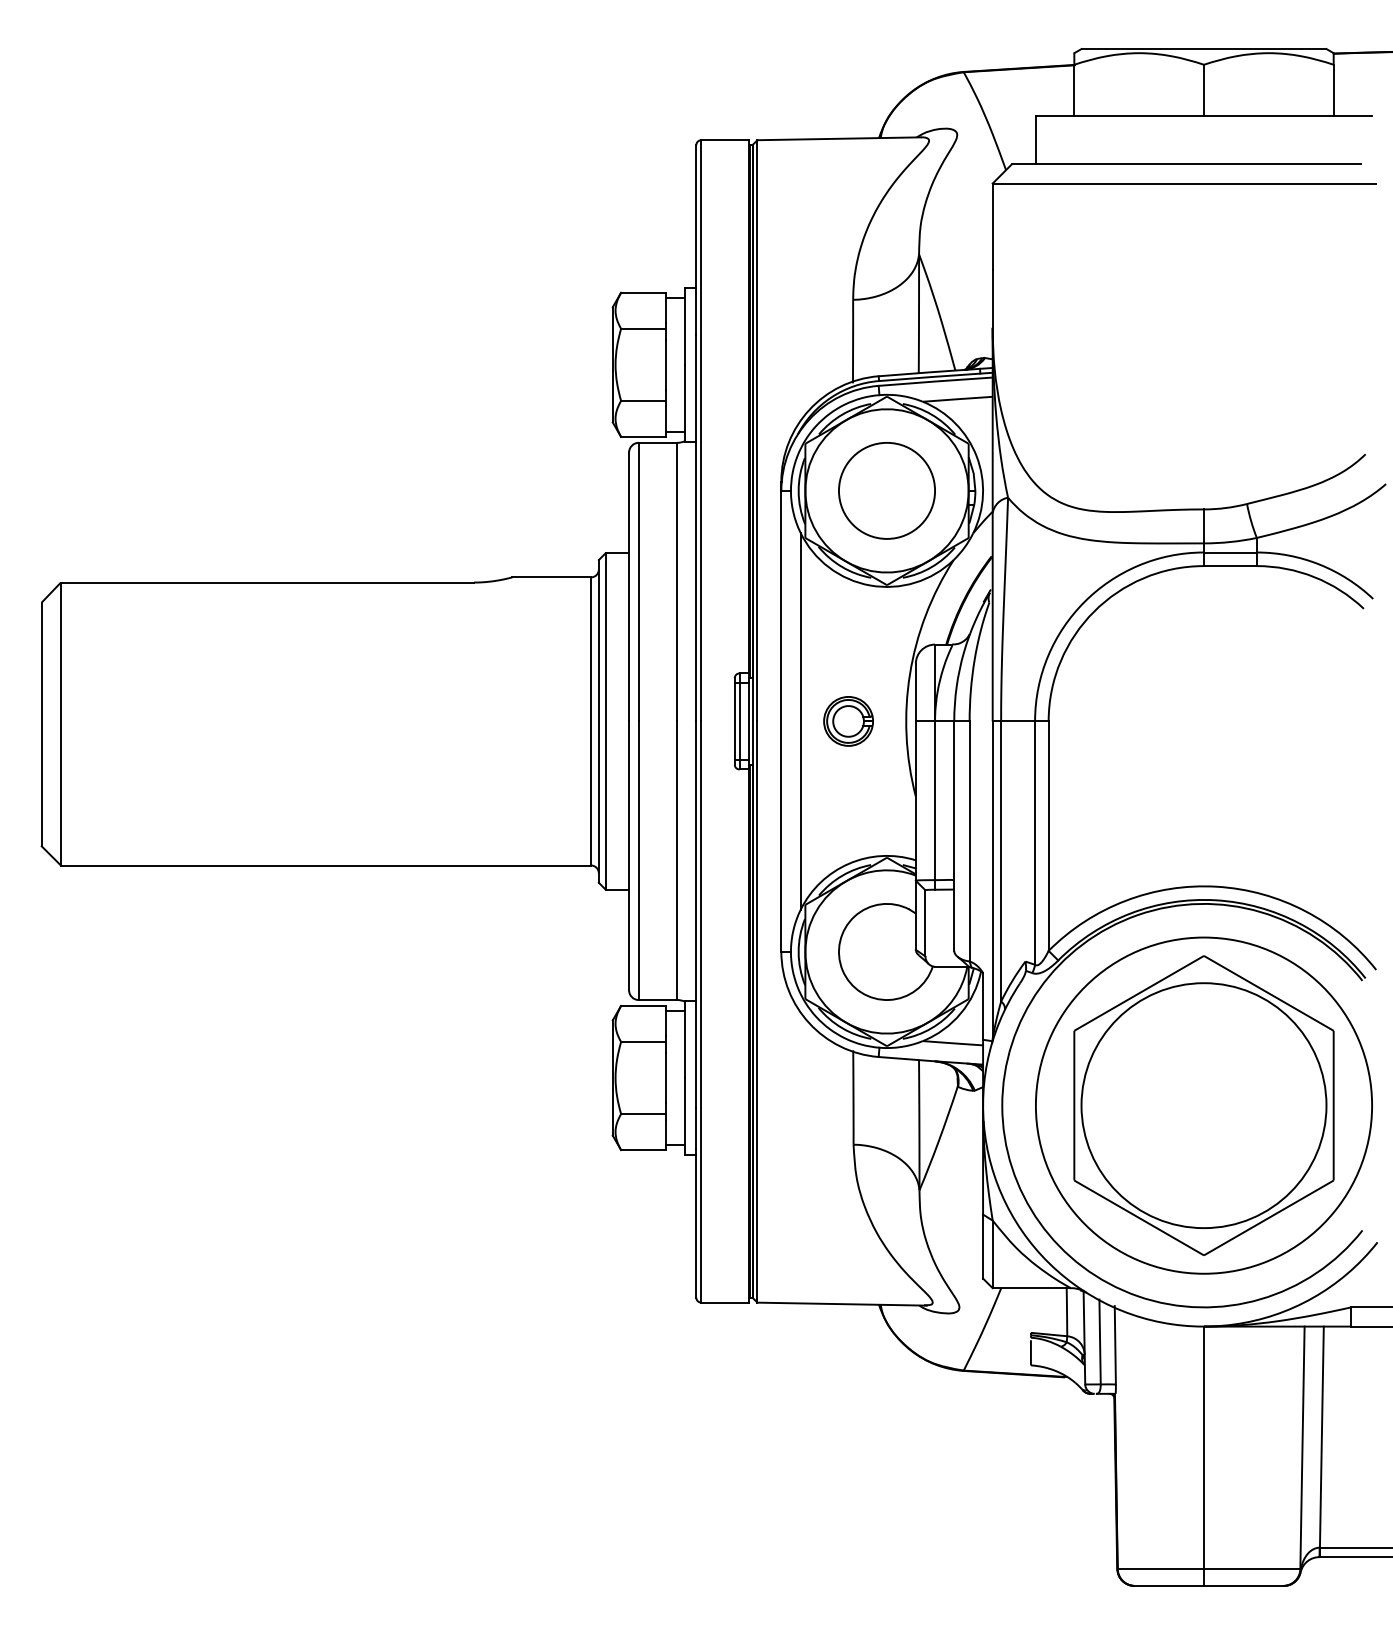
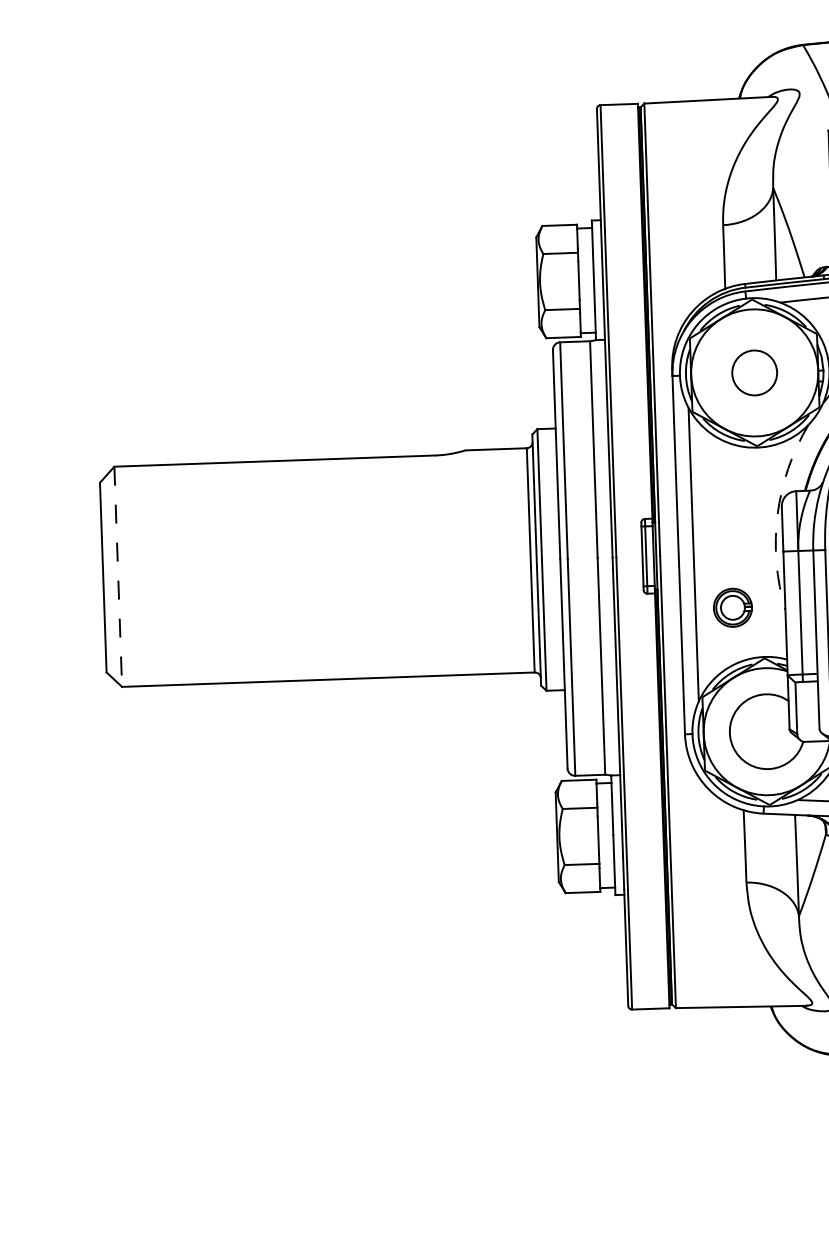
circle: (886, 490) -> (754, 372), size x0.6
arc: (910, 674) -> (777, 515), solid -> dashed
part: (848, 721) -> (732, 607), moved
line: (60, 724) -> (117, 577), solid -> dashed

